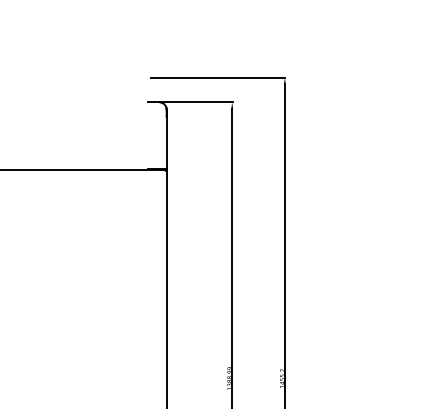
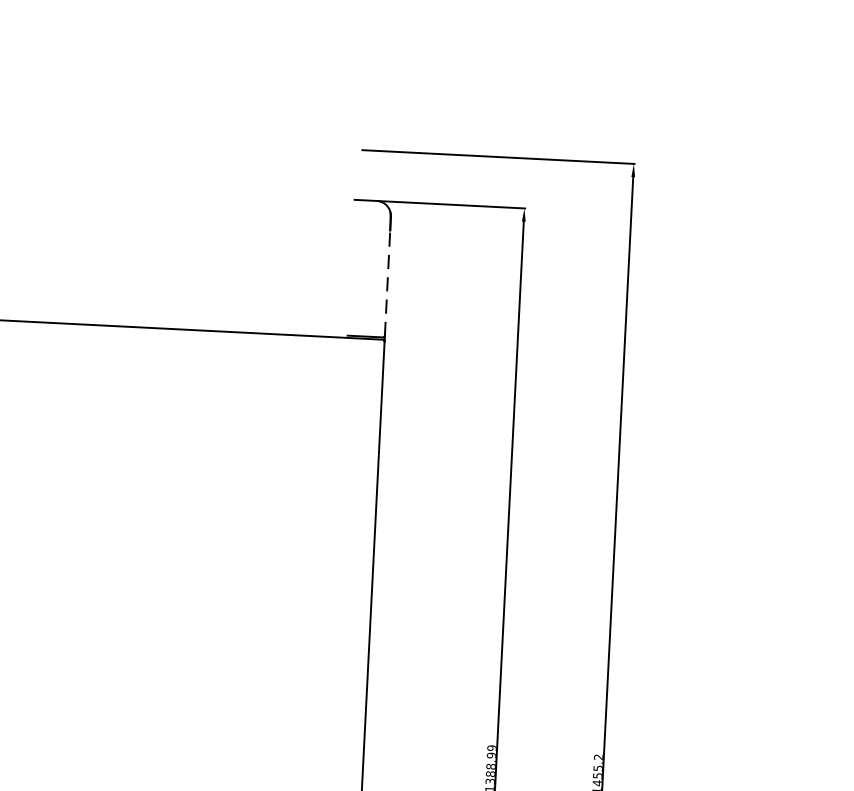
line: (166, 142) -> (387, 283), solid -> dashed

